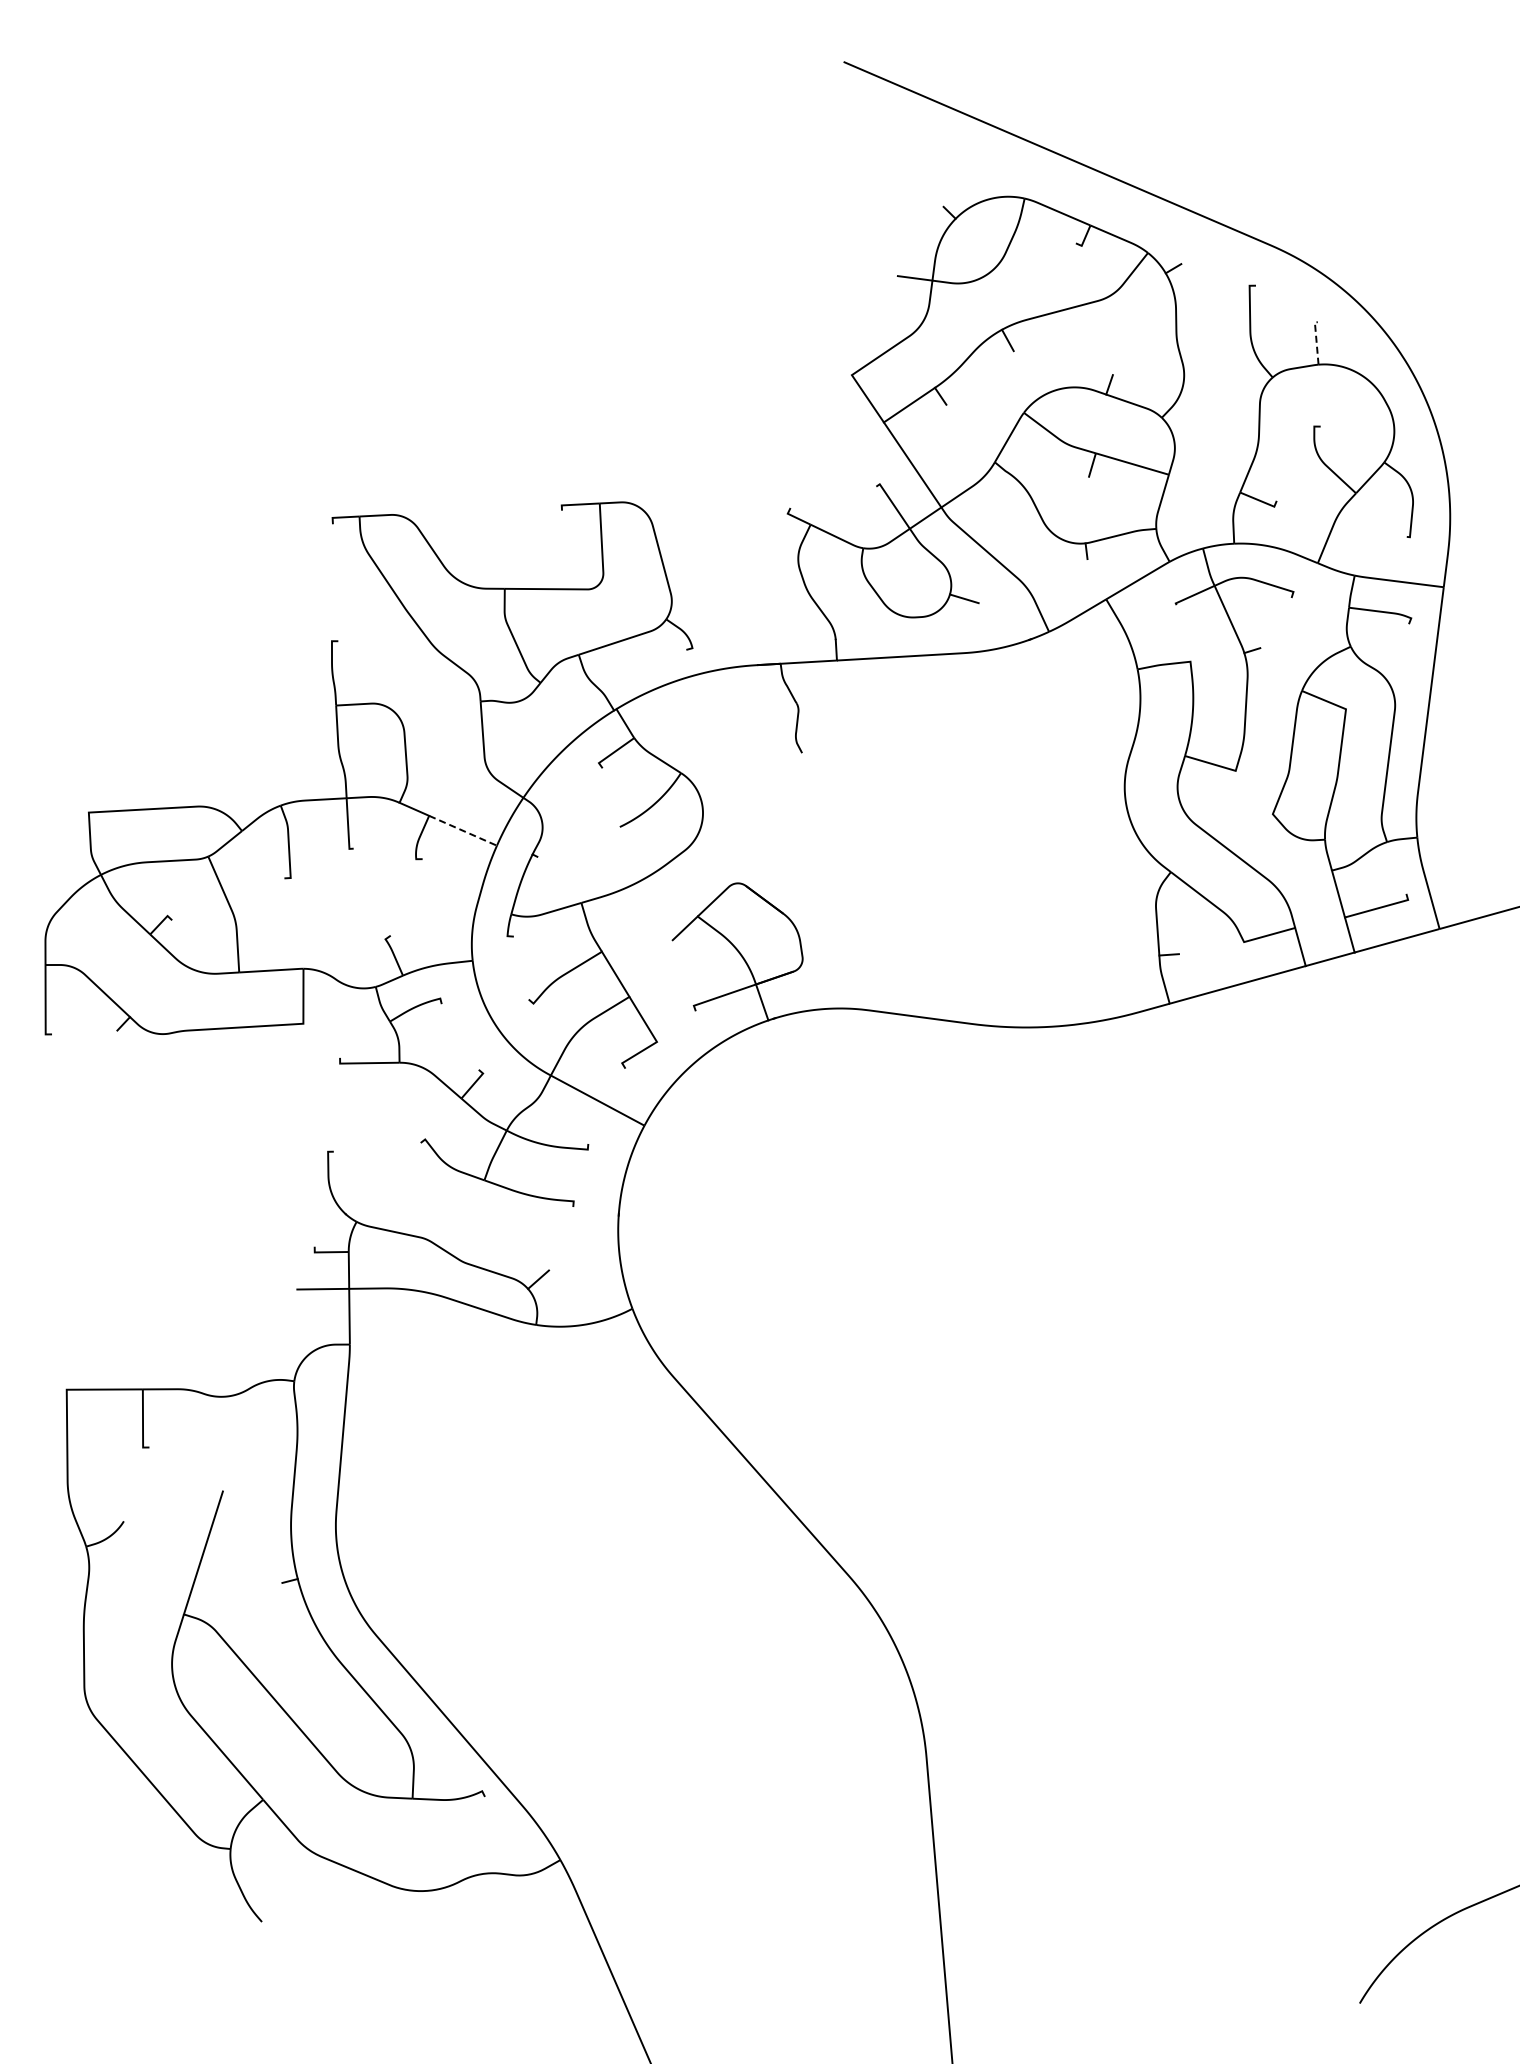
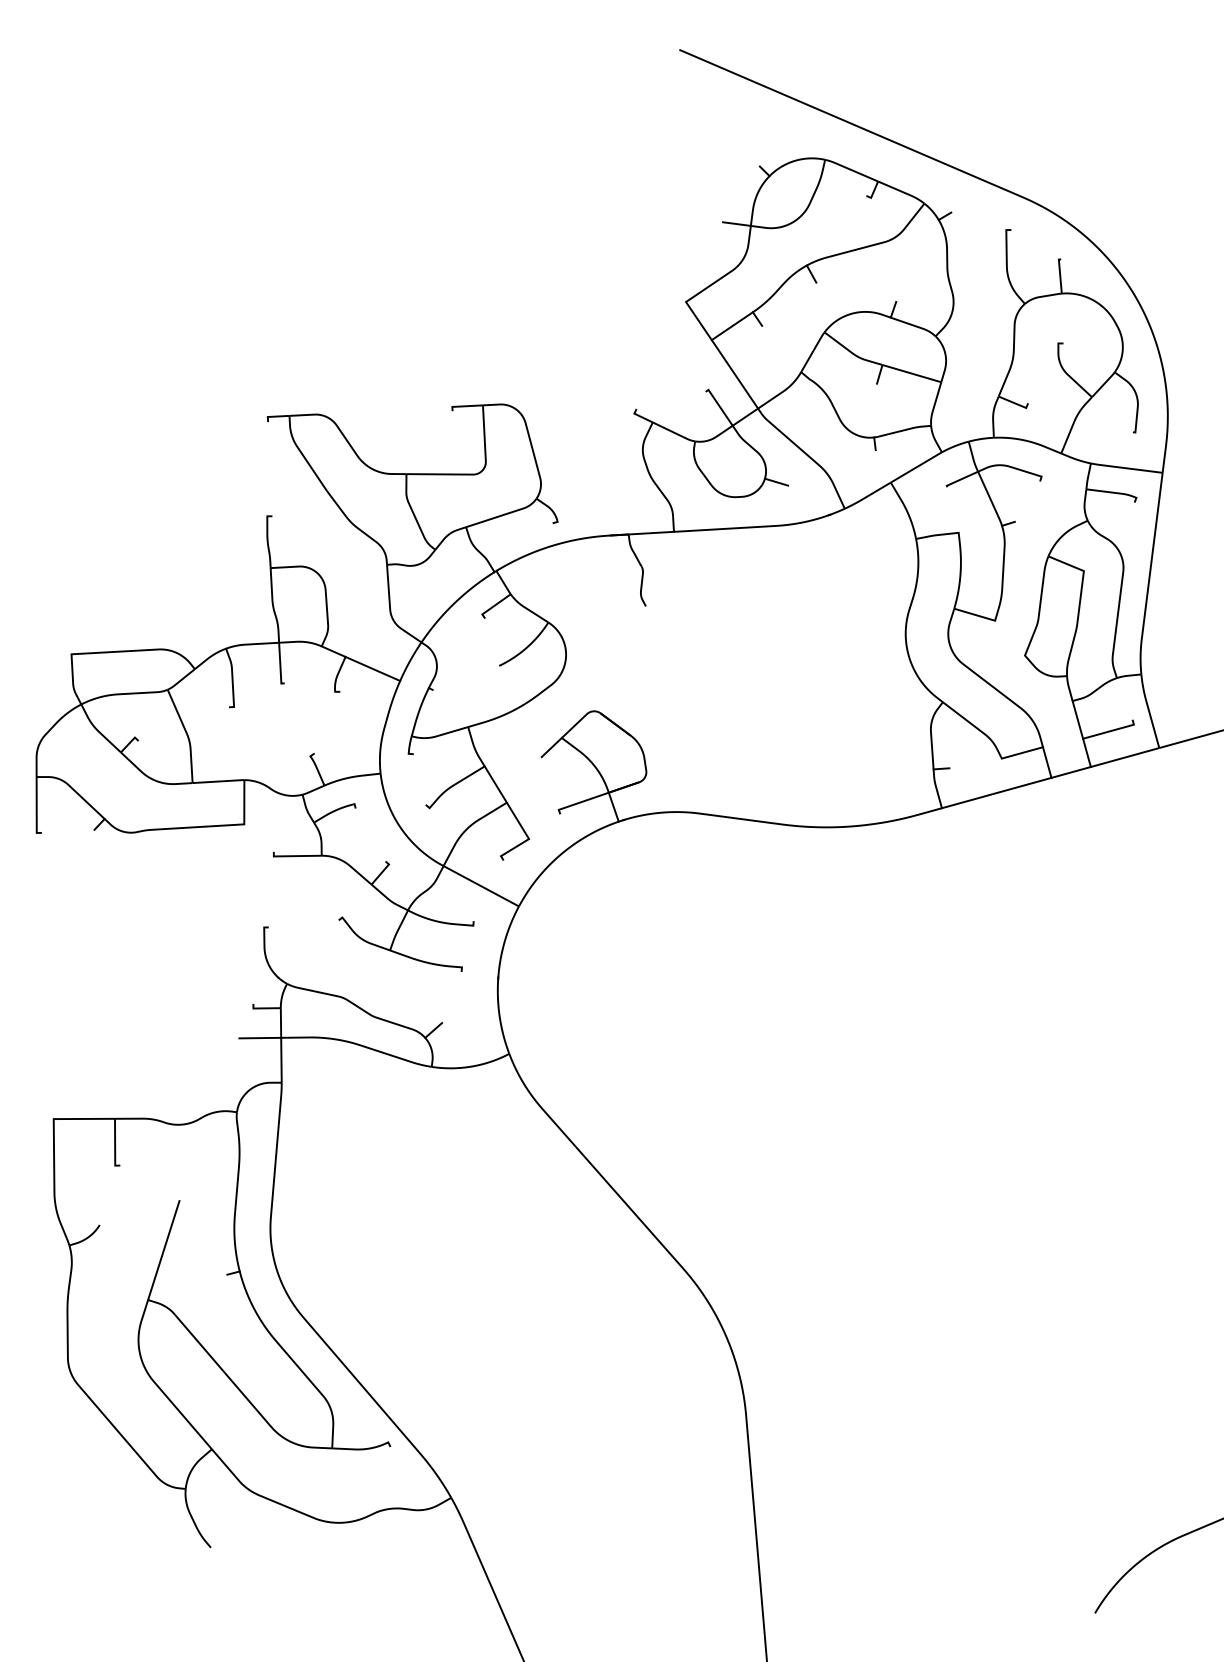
line: (1316, 341) -> (1060, 274), dashed -> solid
line: (463, 830) -> (373, 668), dashed -> solid

